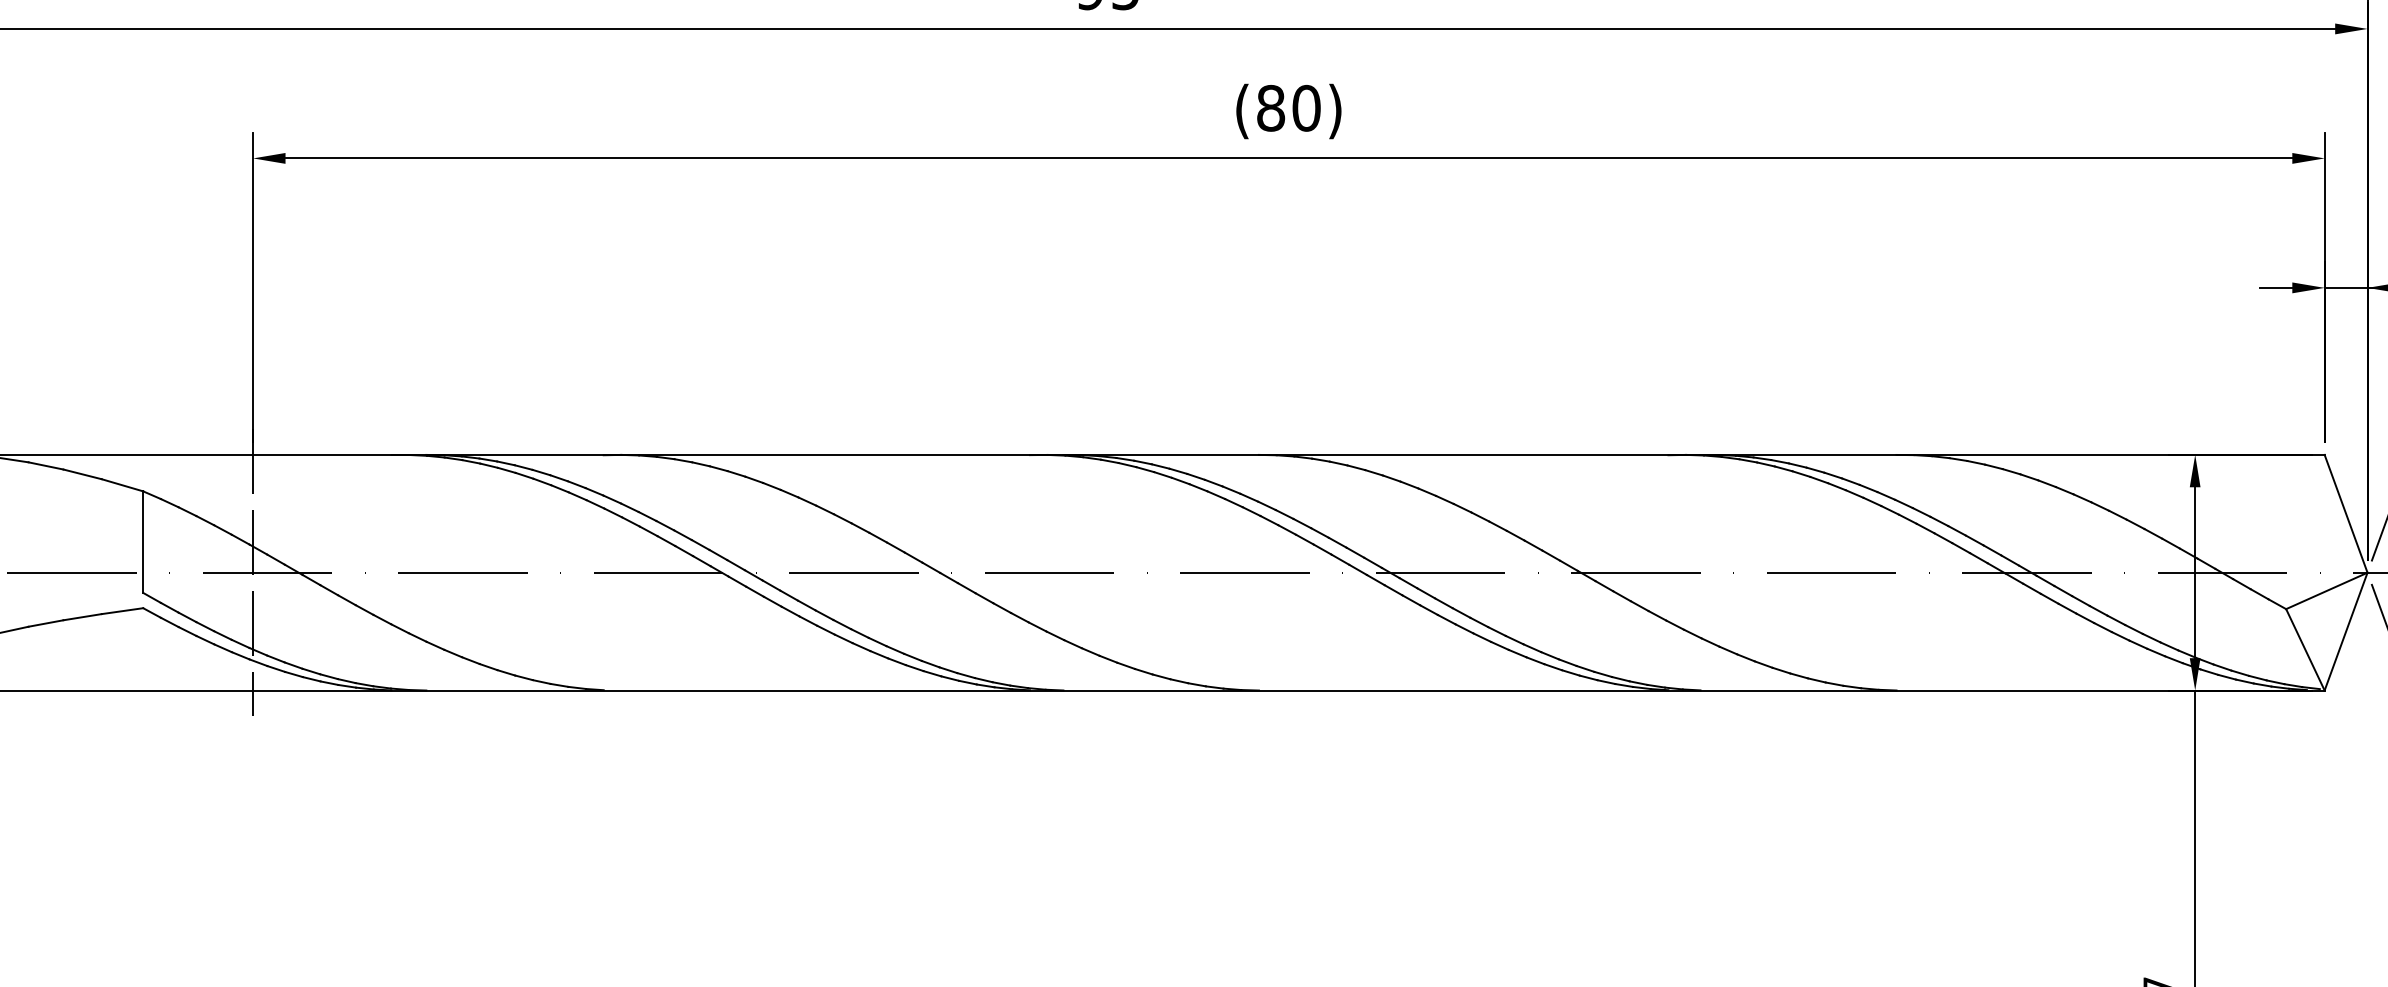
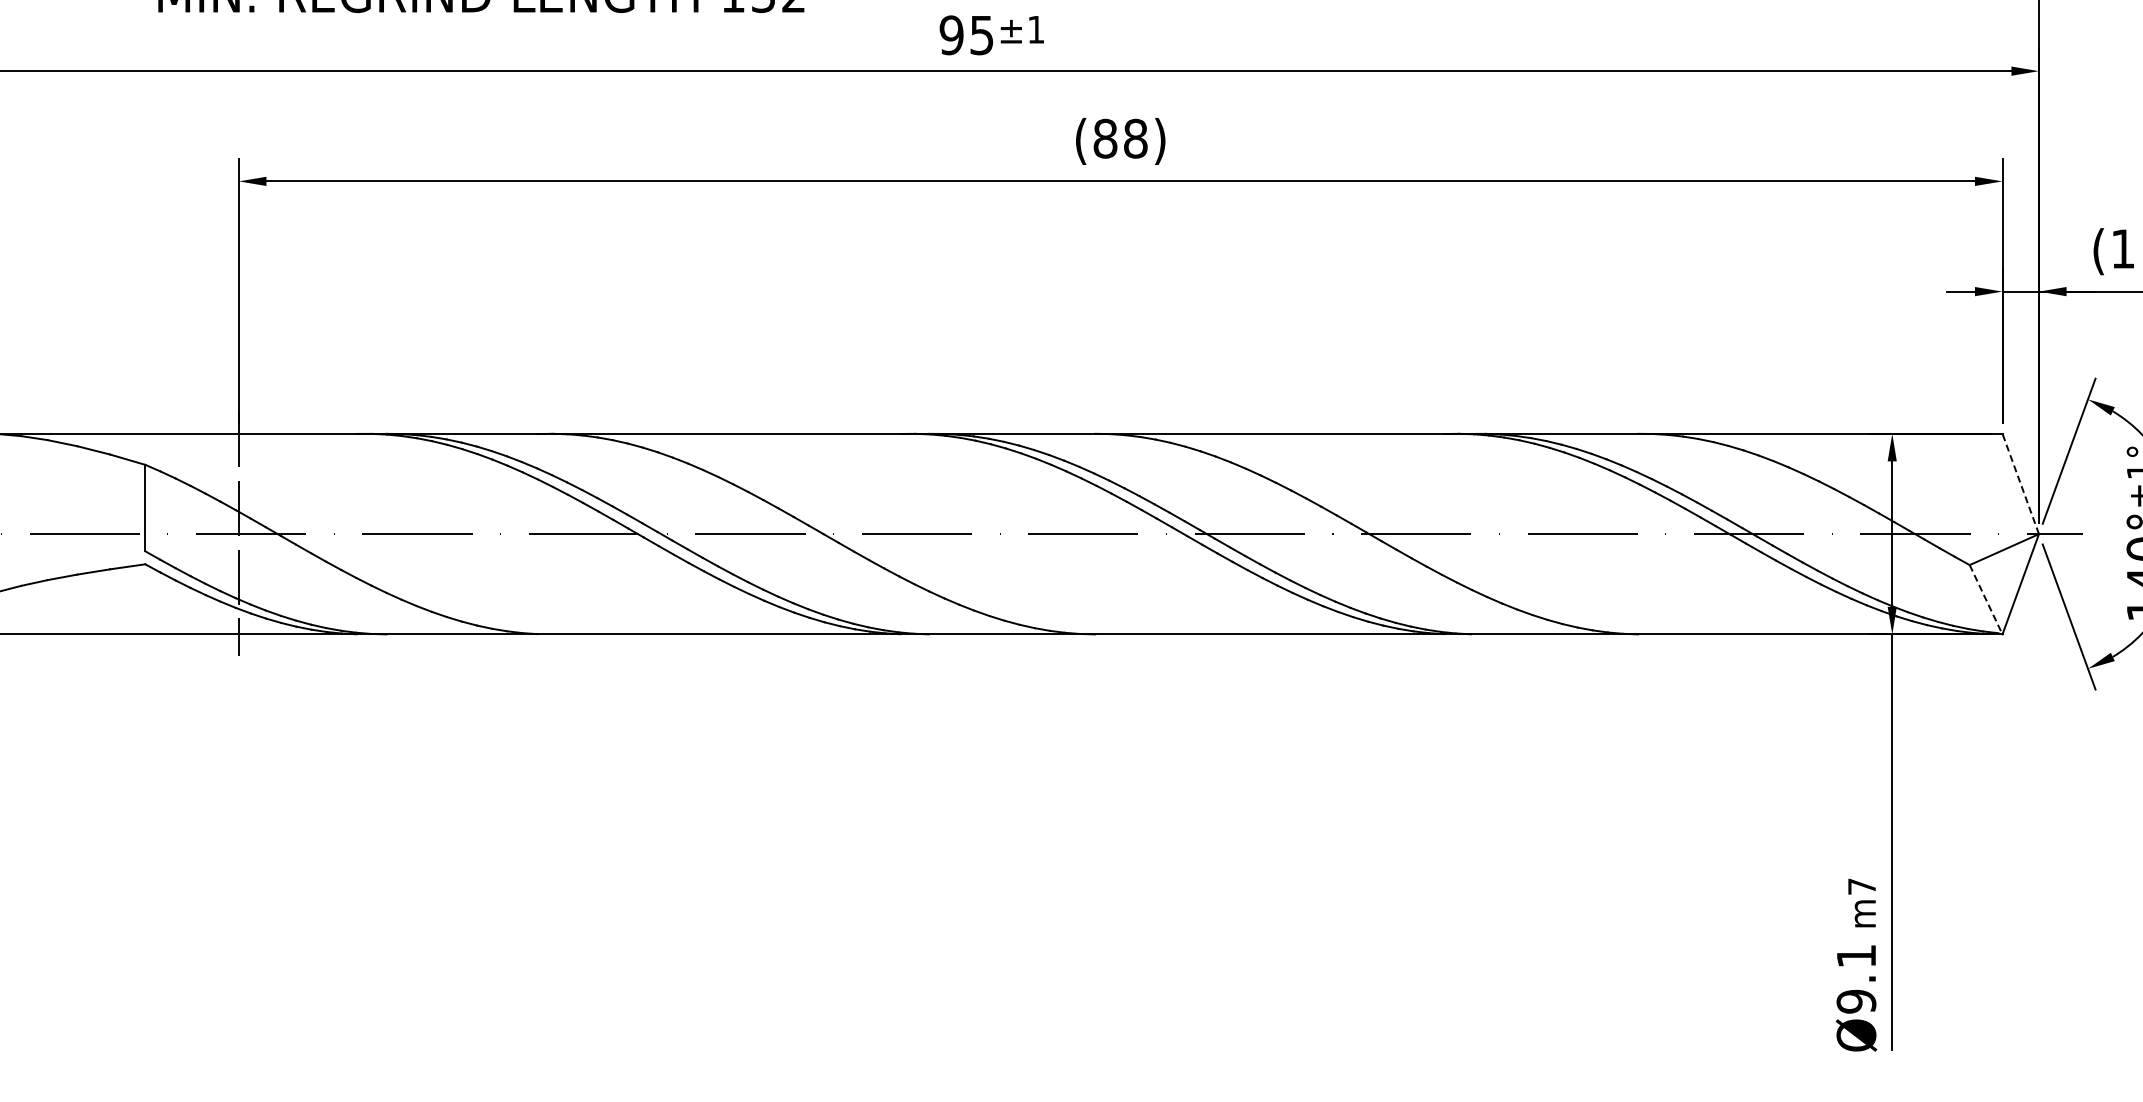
text: (1306, 108) -> (1135, 138), (80) -> (88)
line: (2345, 513) -> (2020, 483), solid -> dashed
line: (2305, 650) -> (1986, 600), solid -> dashed

